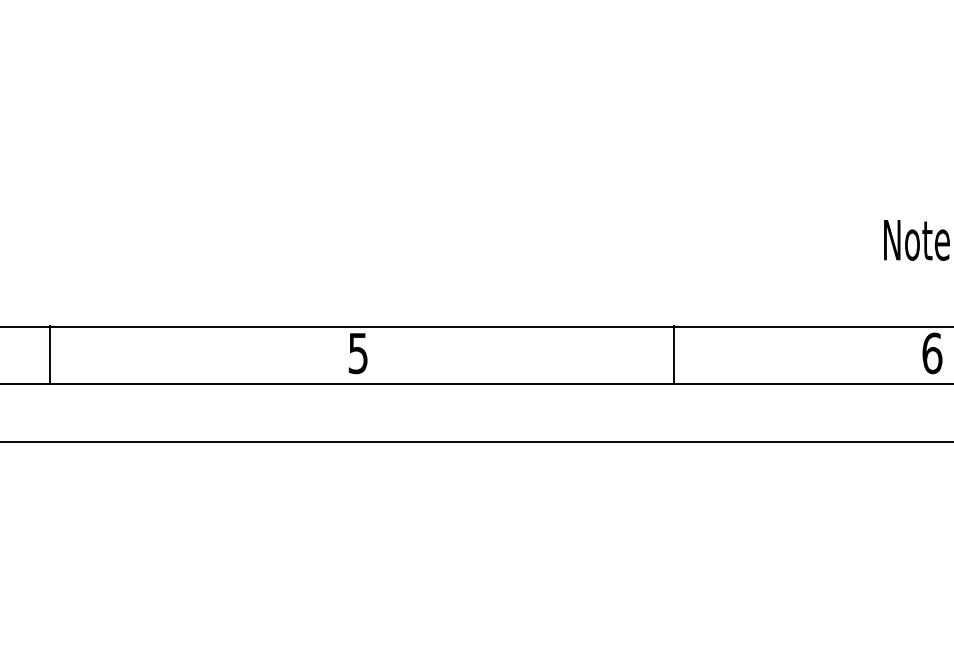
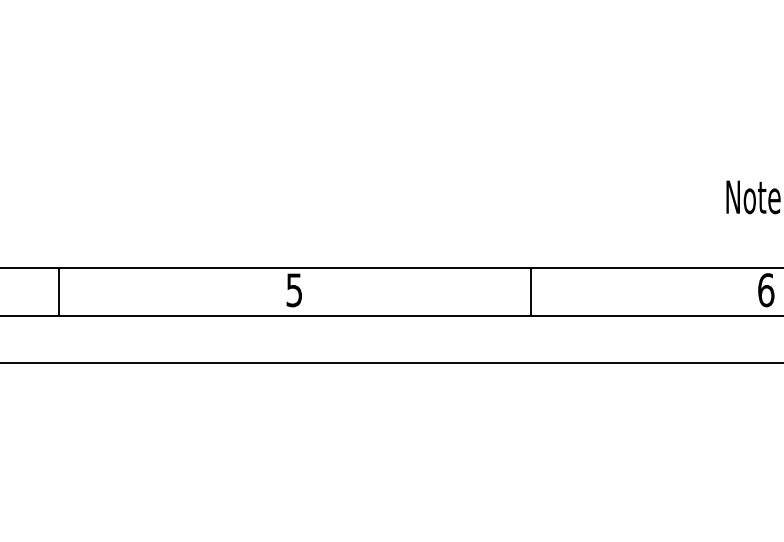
line: (50, 353) -> (59, 290), moved
line: (673, 353) -> (530, 290), moved

